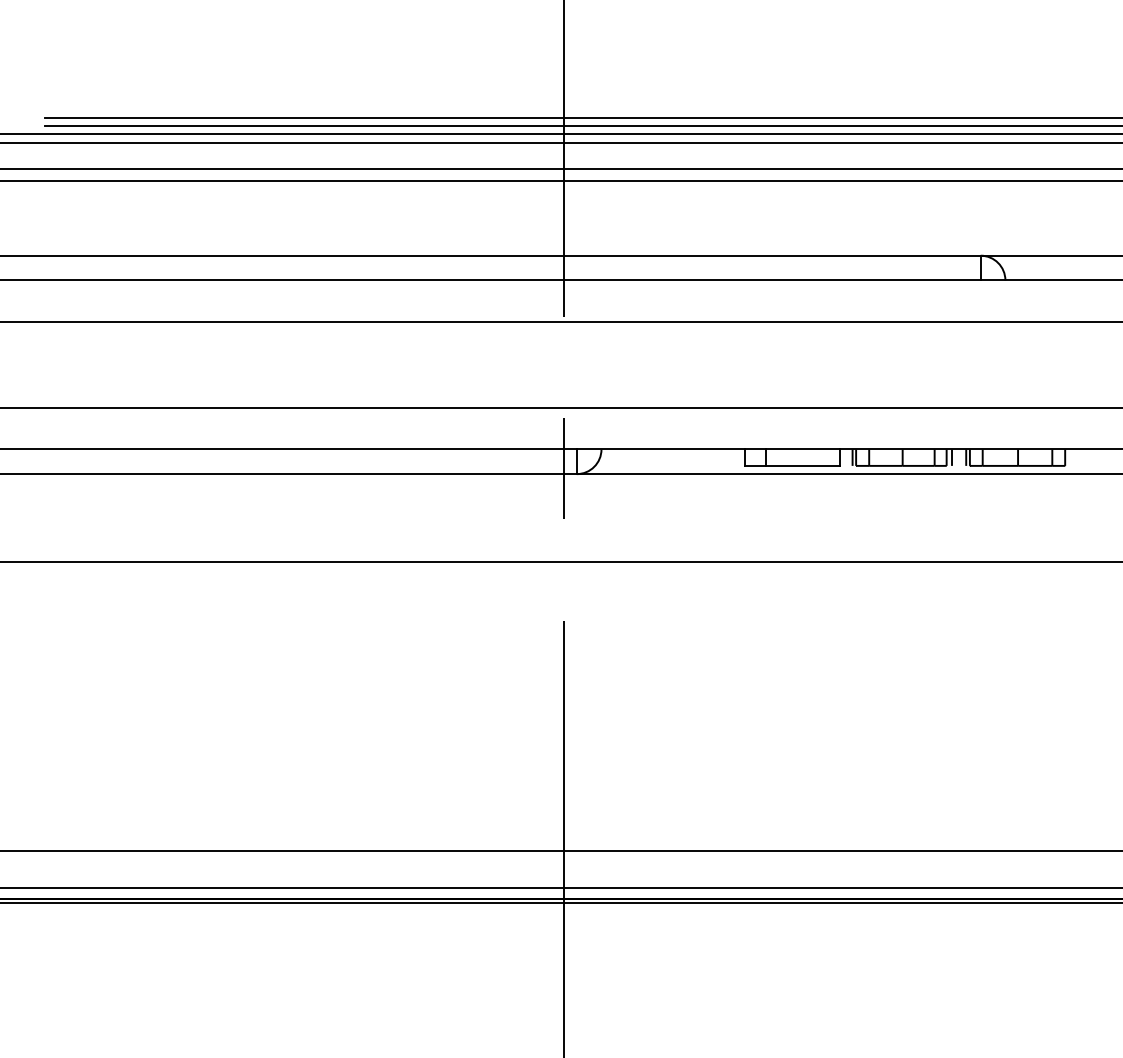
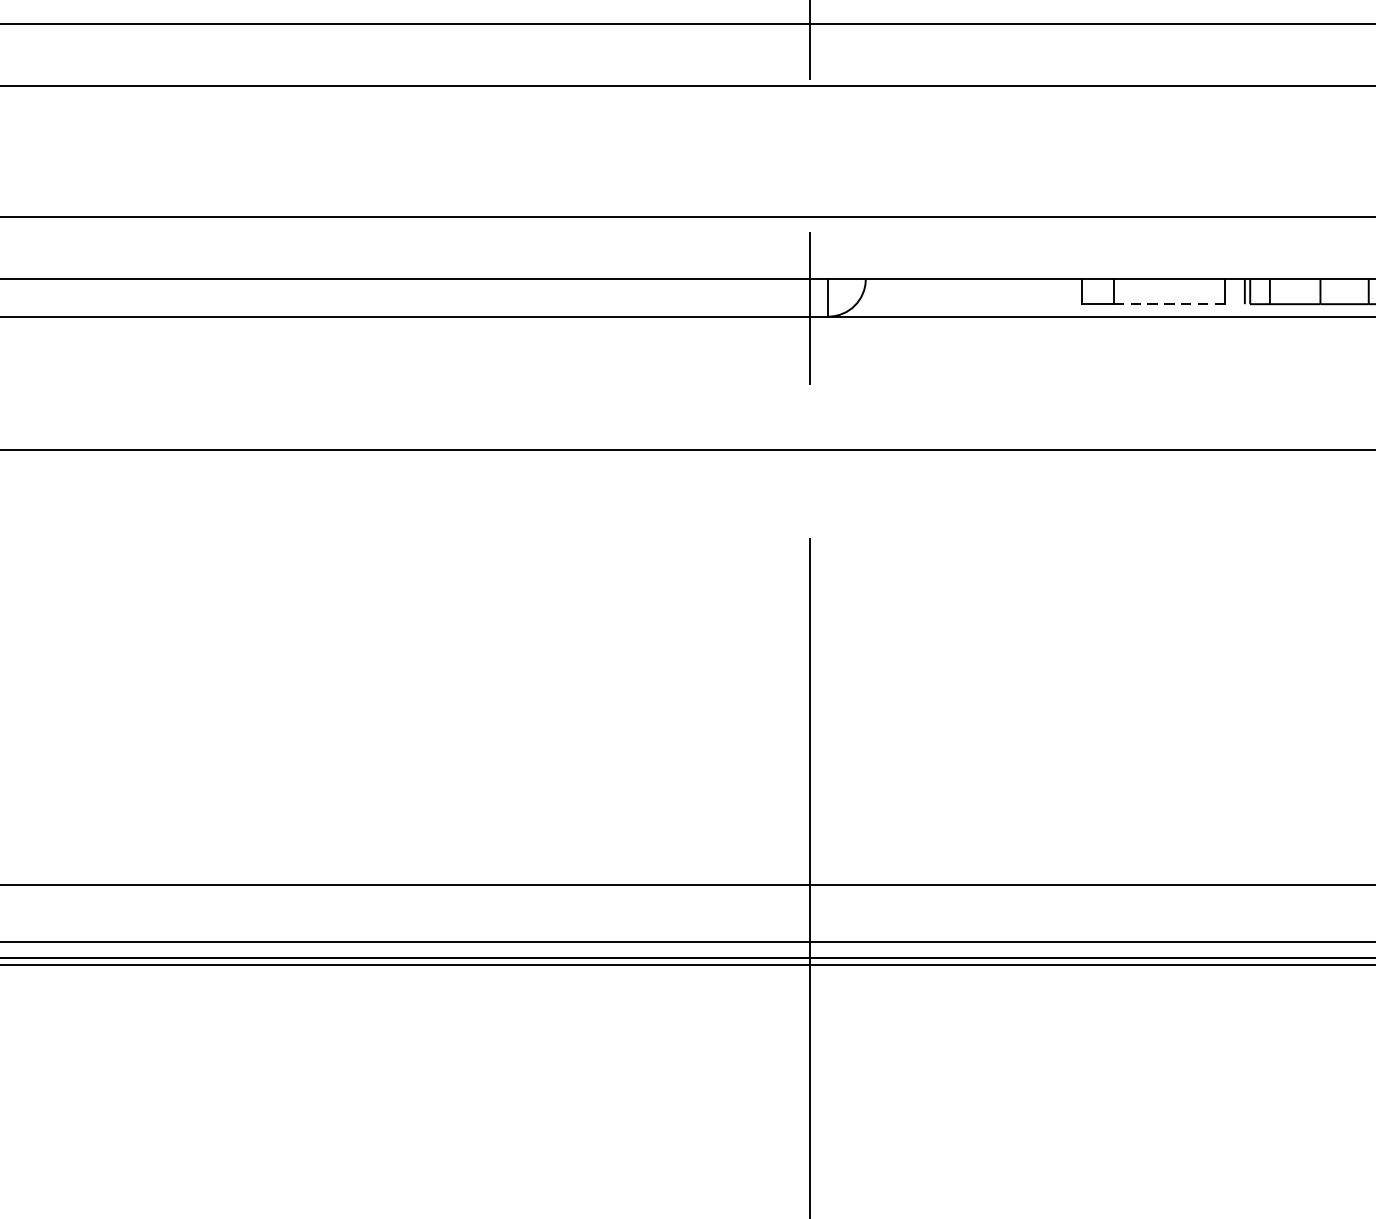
line: (802, 465) -> (1169, 303), solid -> dashed

